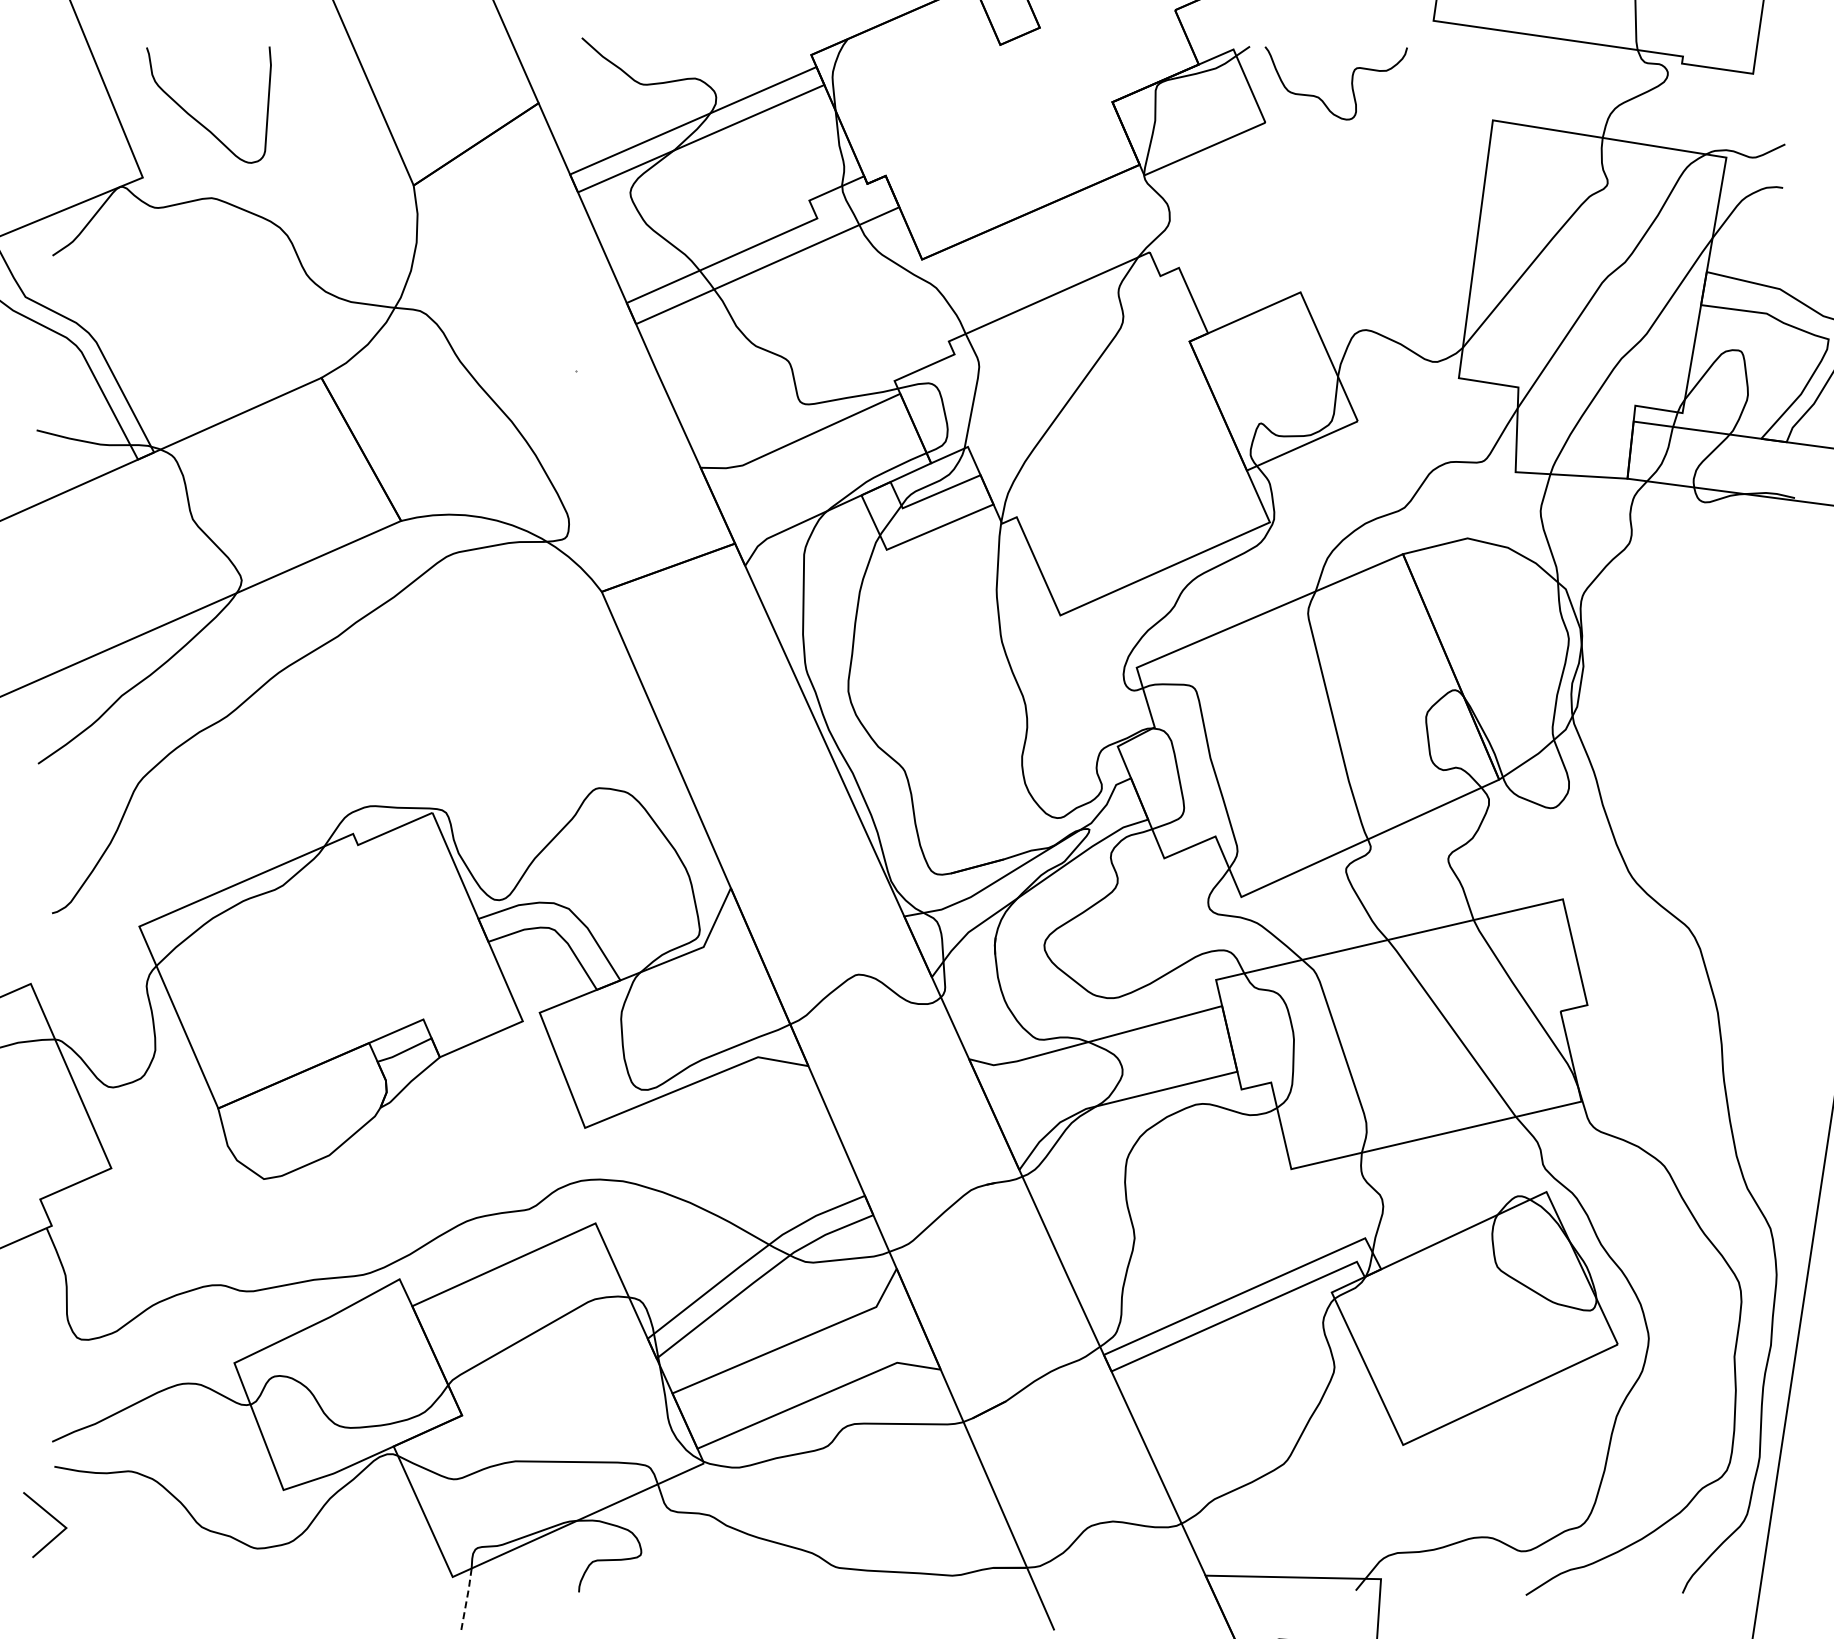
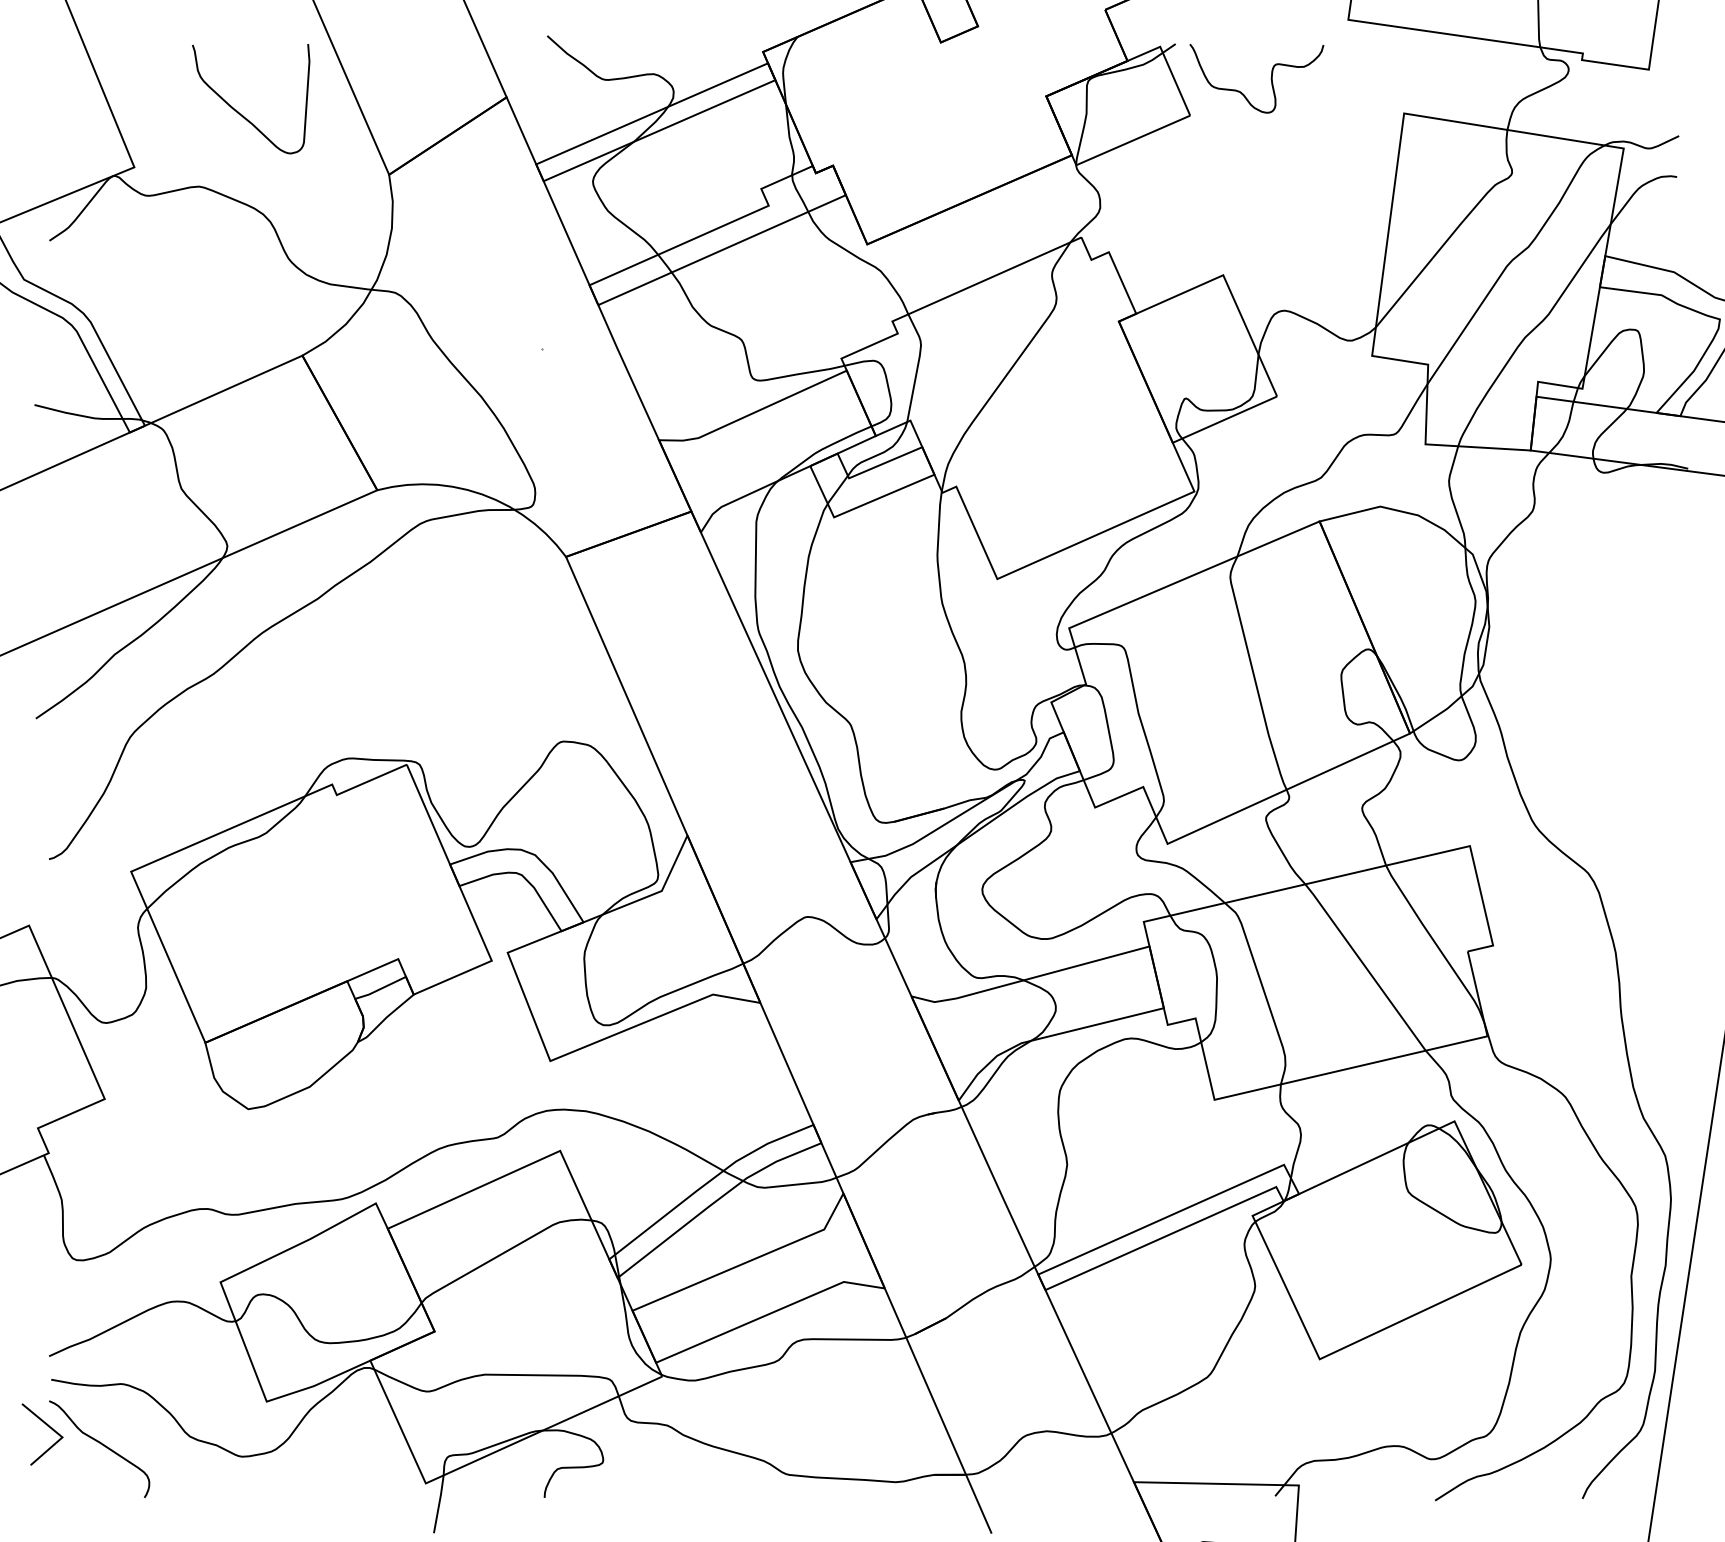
curve: (194, 117) -> (237, 110), moved
curve: (108, 1536) -> (102, 1445), added
line: (467, 1598) -> (439, 1503), dashed -> solid

